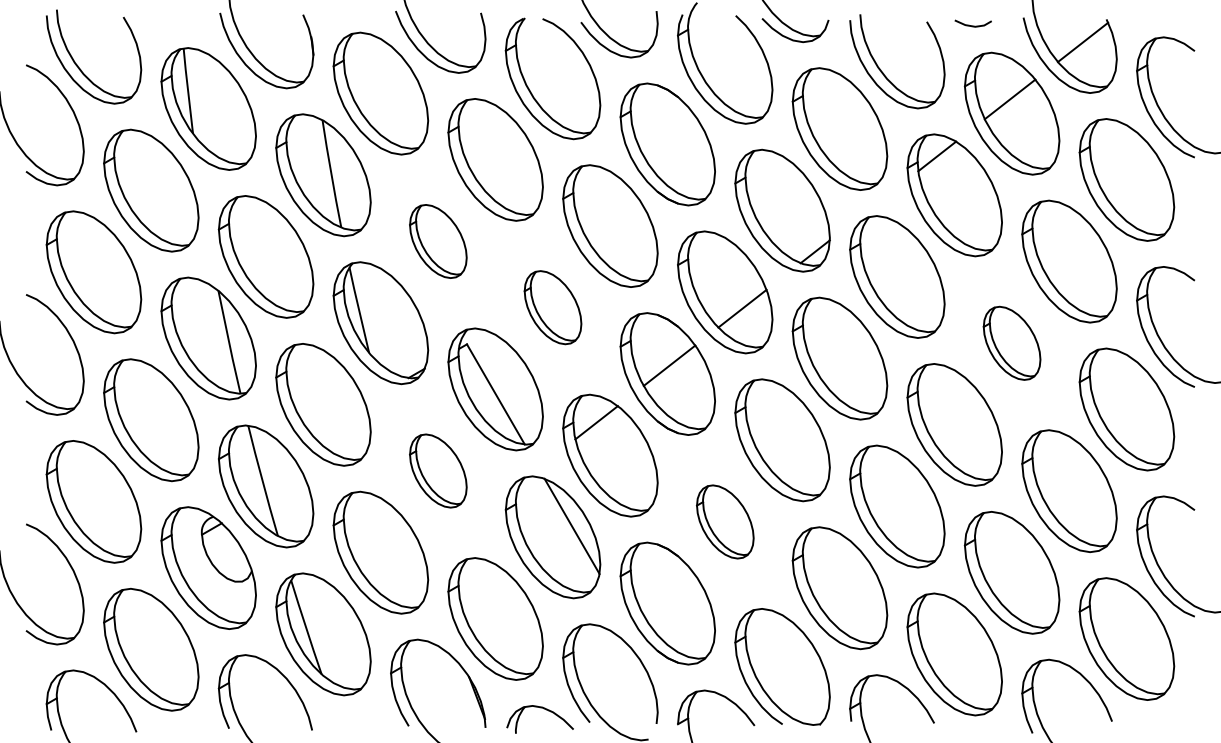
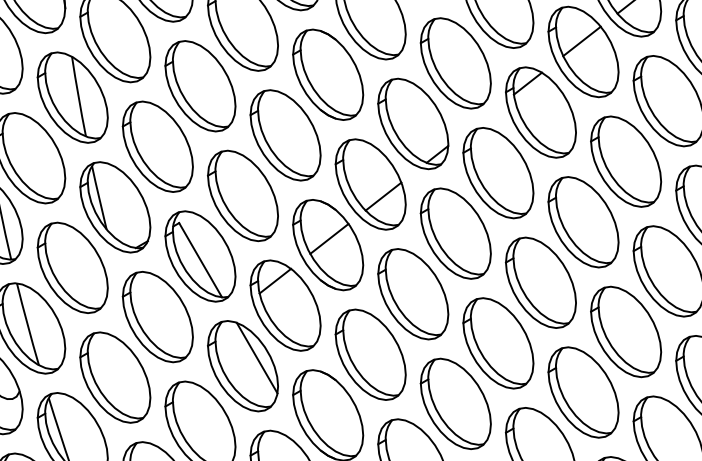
part: (438, 241) -> (158, 146), size x1.67
part: (552, 307) -> (242, 195), size x1.67
part: (1011, 343) -> (583, 222), size x1.67
part: (438, 470) -> (158, 316), size x1.67
part: (725, 521) -> (370, 354), size x1.67

